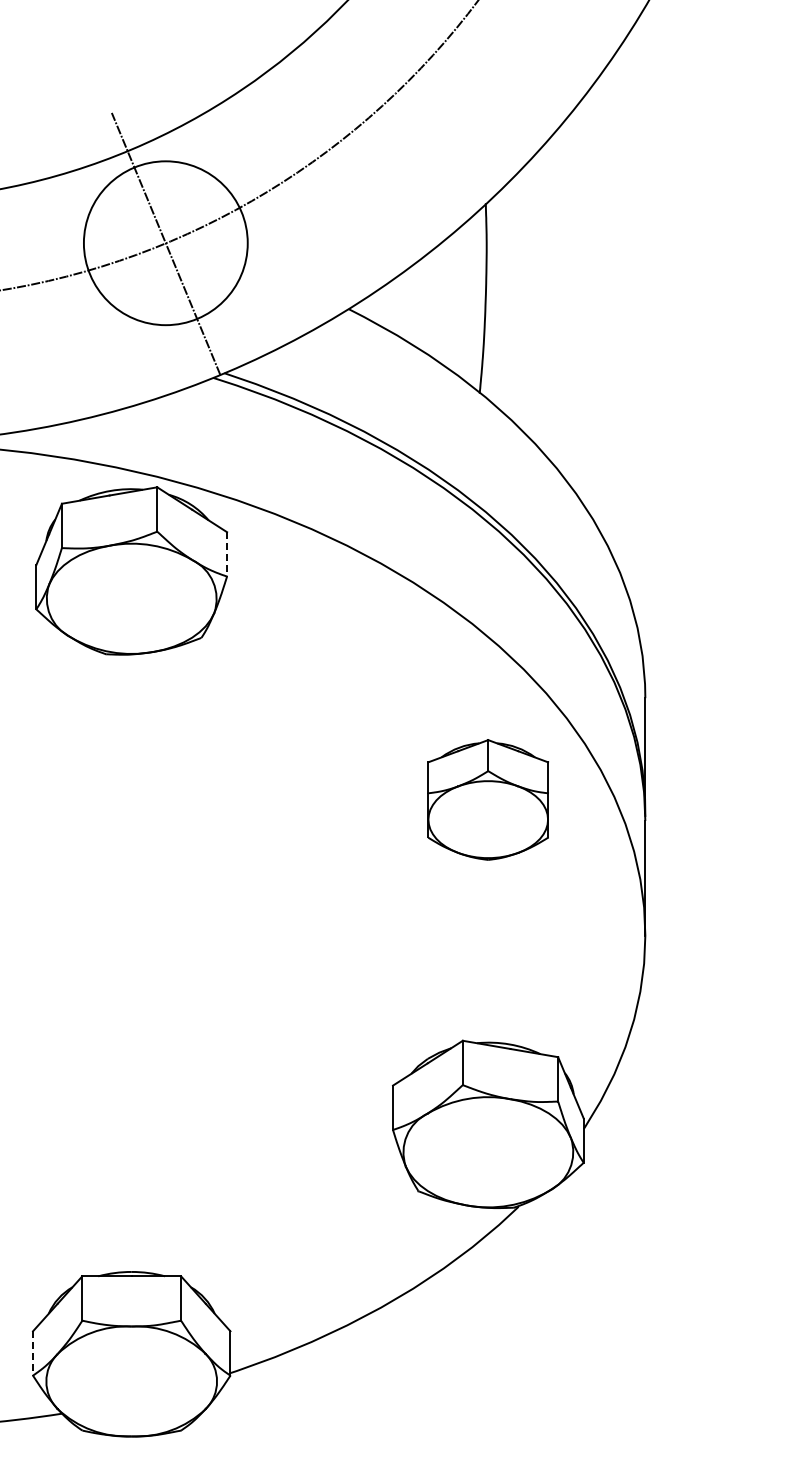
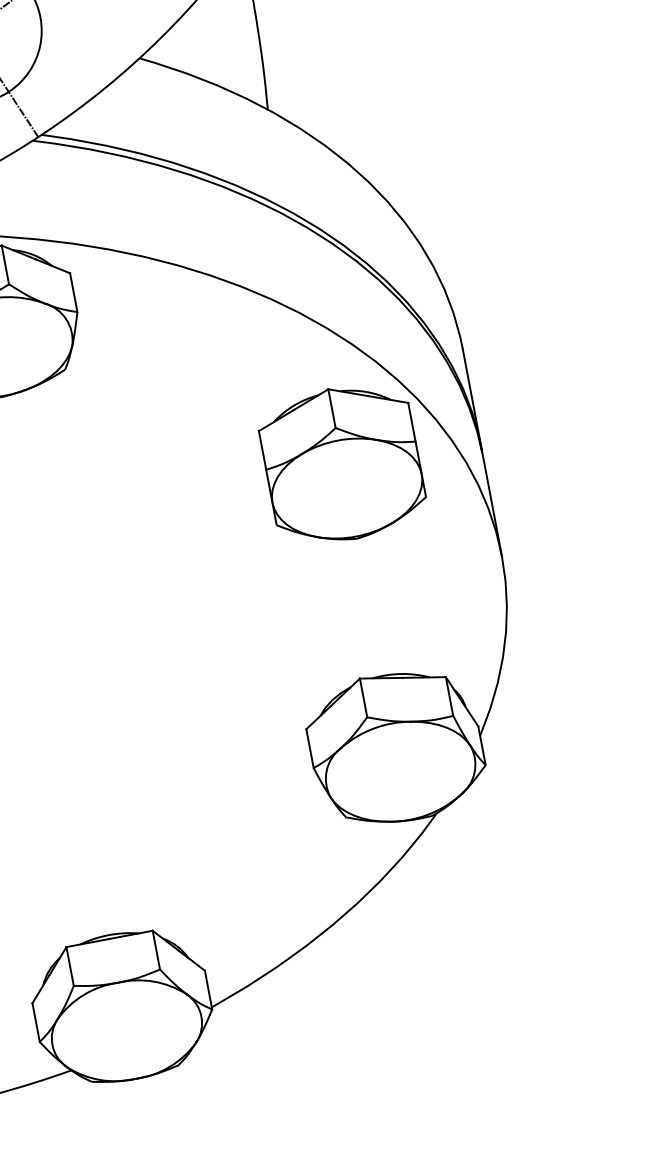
line: (227, 554) -> (74, 292), dashed -> solid
part: (487, 799) -> (341, 463), size x1.43
line: (33, 1353) -> (36, 1022), dashed -> solid

